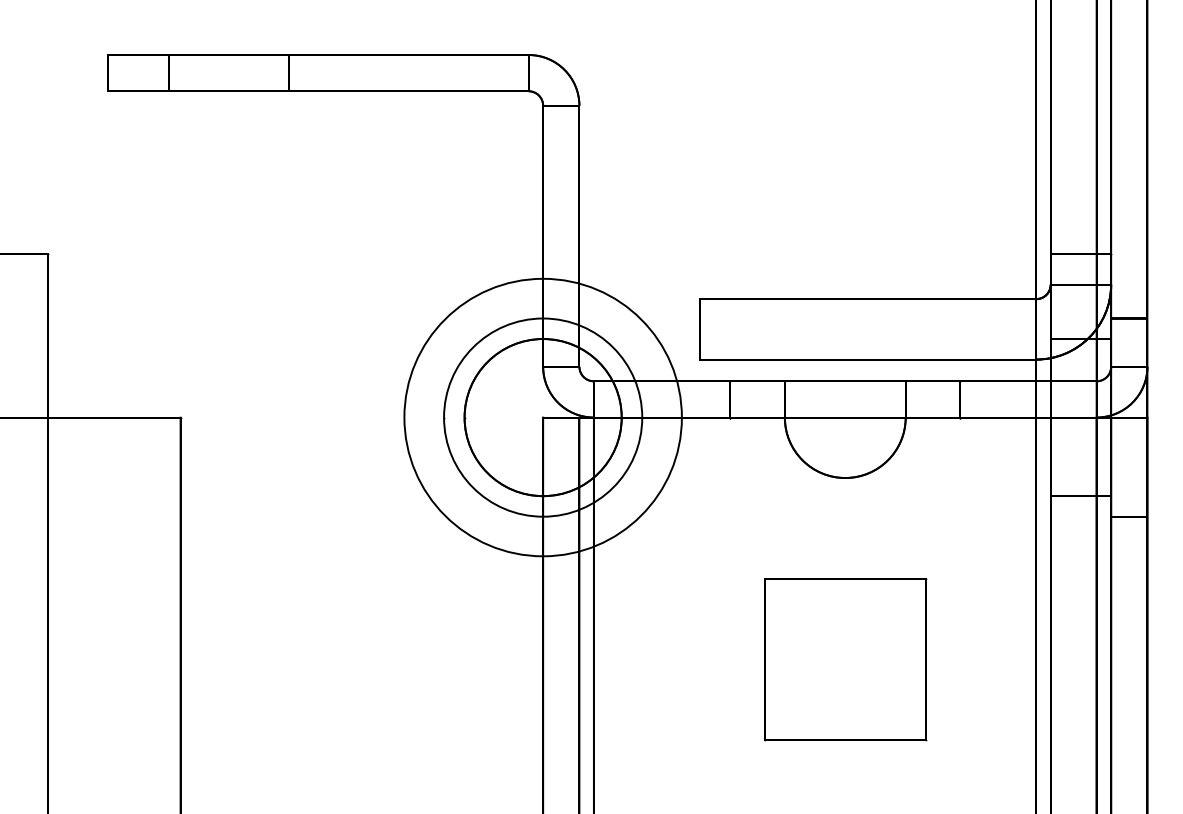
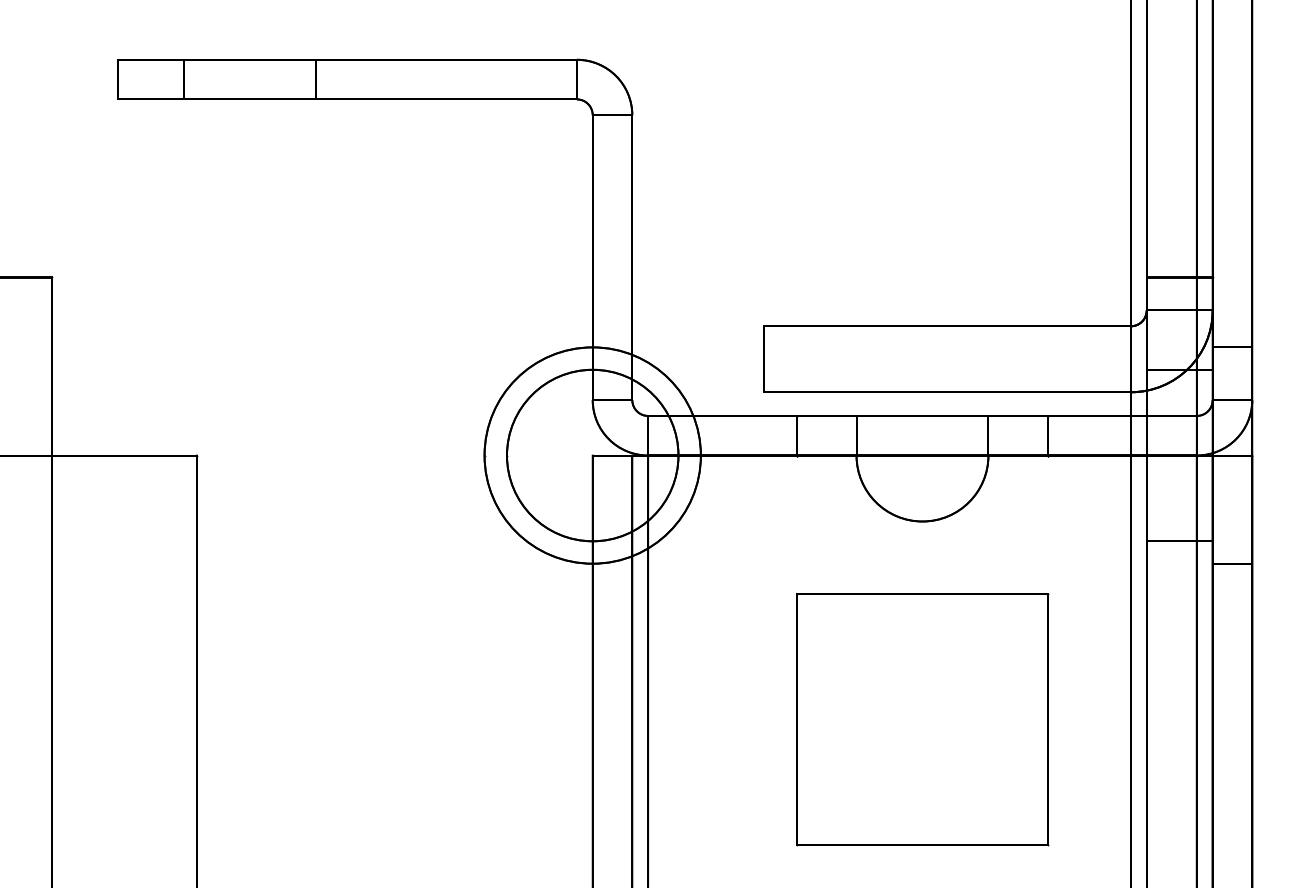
circle: (542, 417) -> (592, 455), size x0.71
part: (845, 659) -> (922, 719), size x1.43

